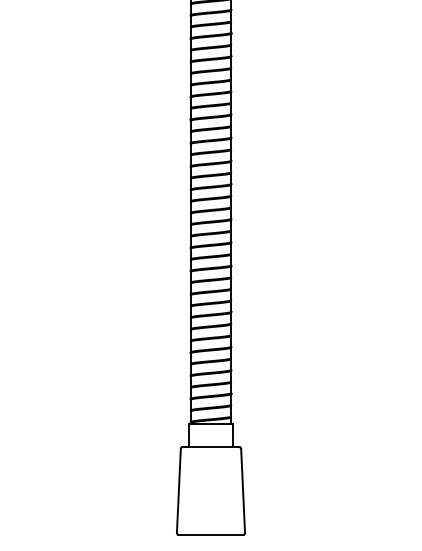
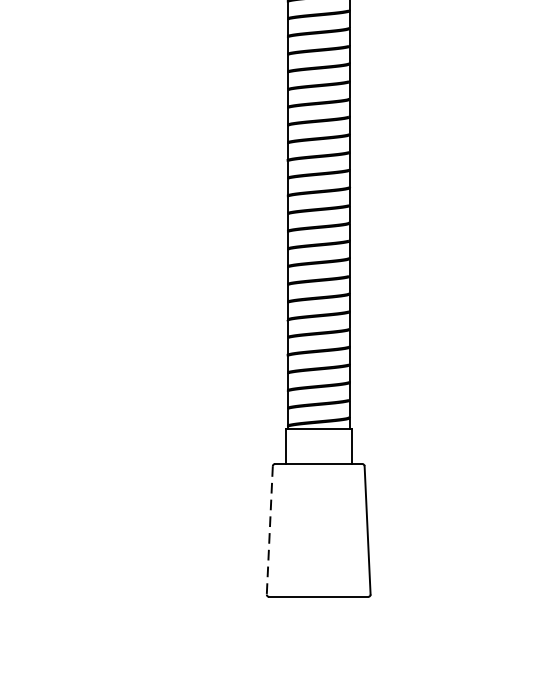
line: (178, 491) -> (269, 531), solid -> dashed

